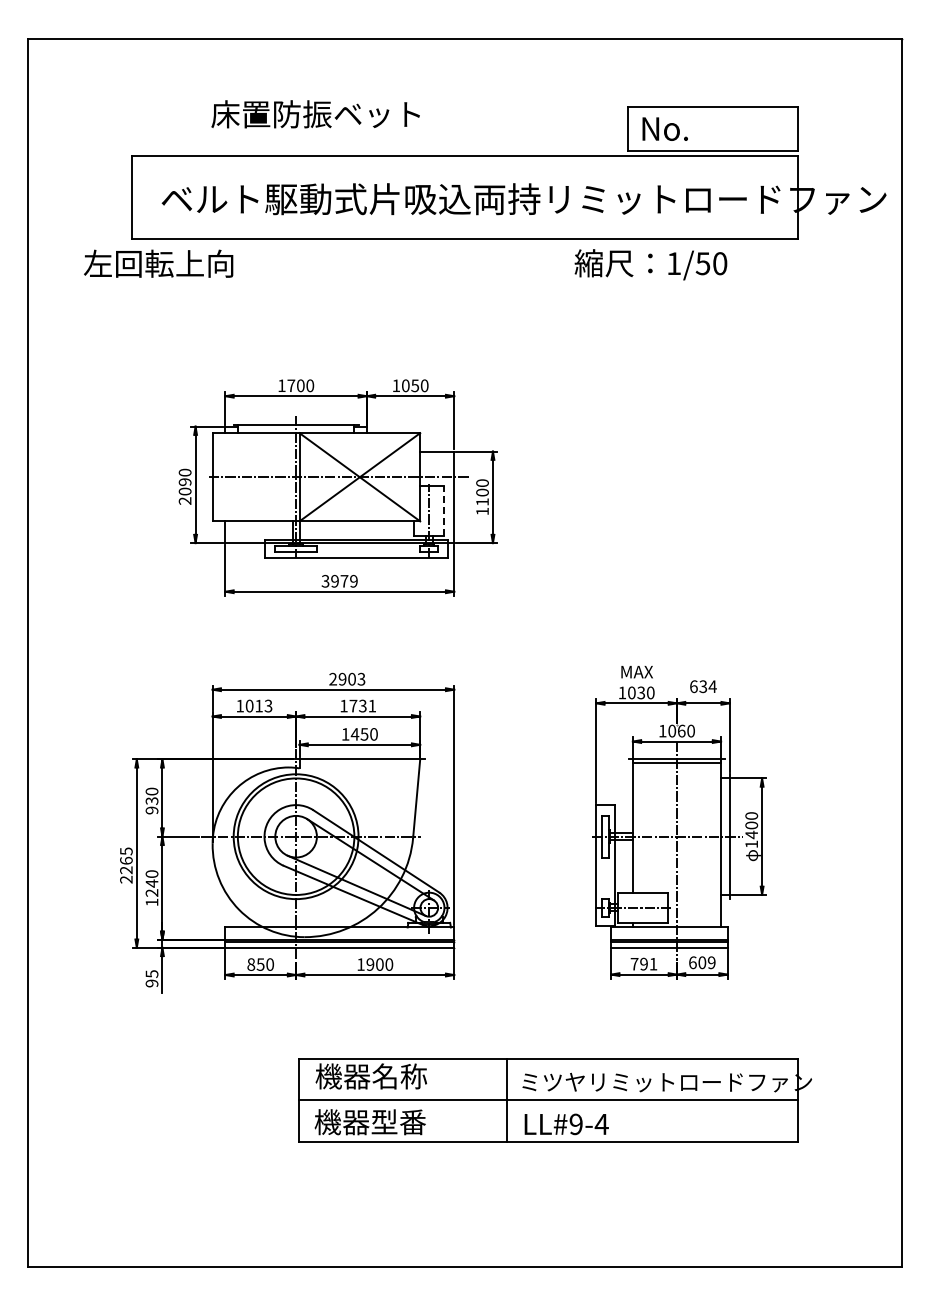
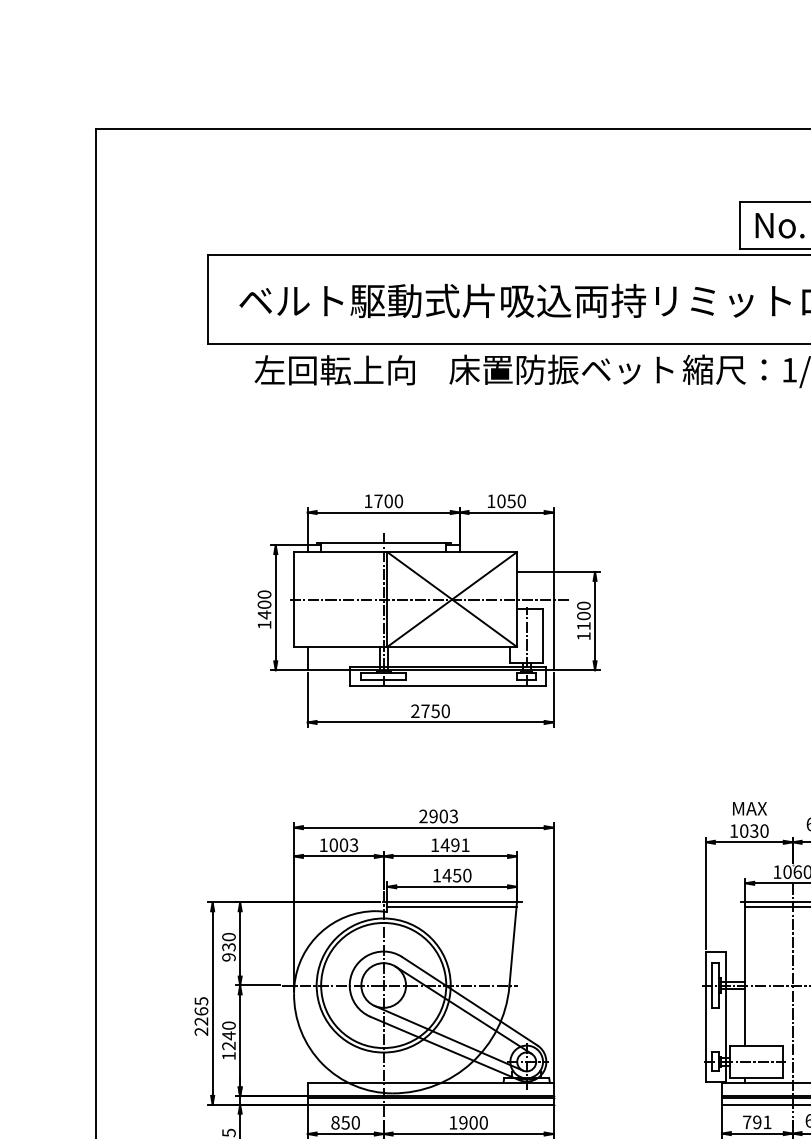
text: (315, 114) -> (561, 369), moved
text: (158, 263) -> (334, 369), moved
text: (184, 491) -> (263, 614), 2090 -> 1400
line: (444, 511) -> (543, 636), dashed -> solid
text: (339, 580) -> (430, 710), 3979 -> 2750
text: (258, 705) -> (343, 844), 1013 -> 1003
text: (357, 705) -> (449, 844), 1731 -> 1491
line: (359, 763) -> (451, 906), added

